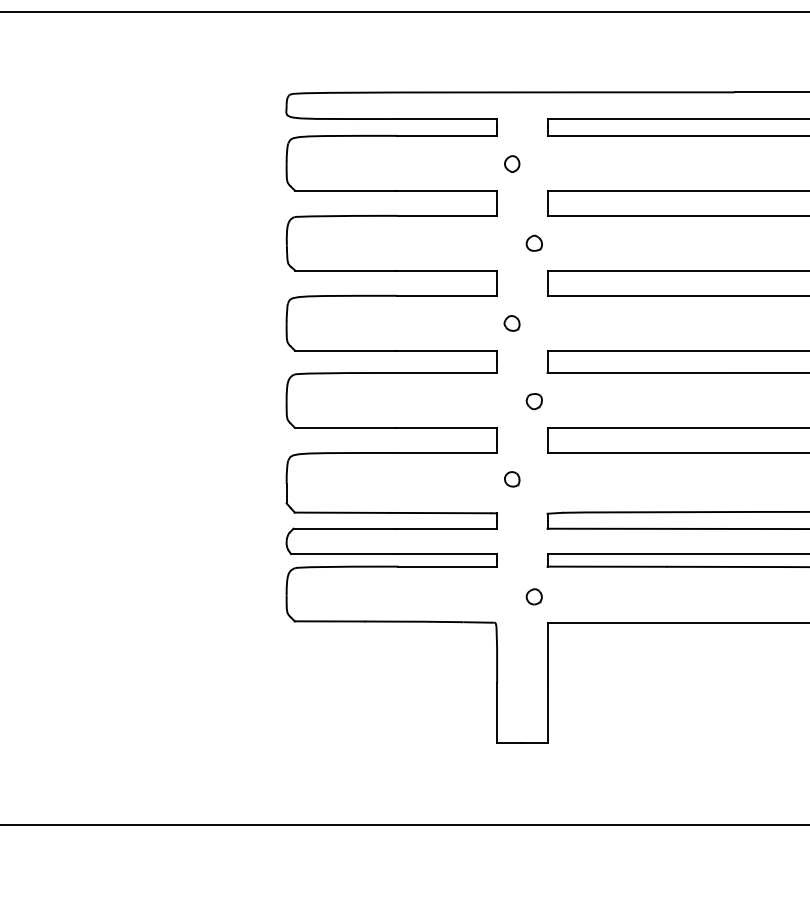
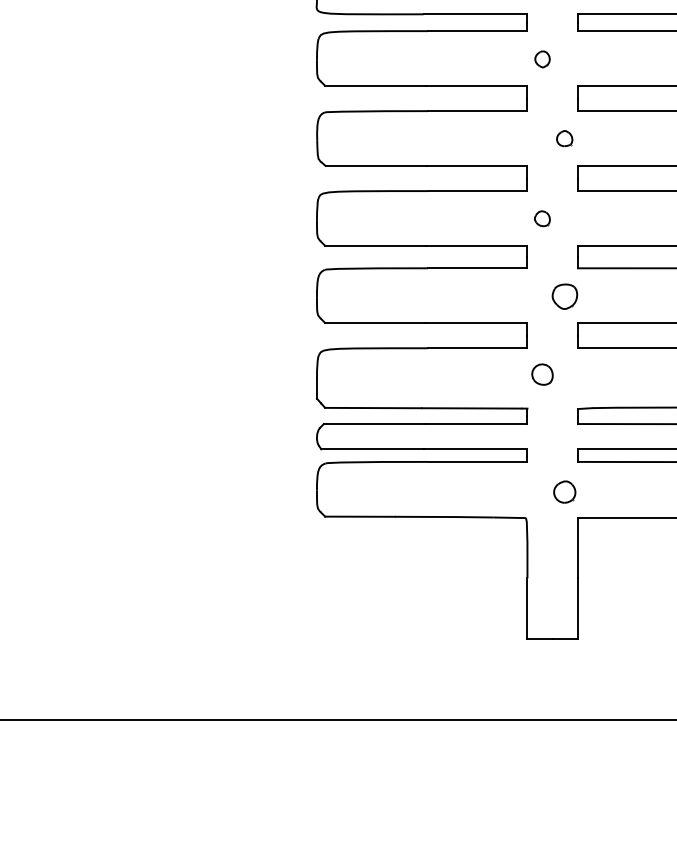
part: (533, 401) -> (563, 296), size x1.6
part: (512, 479) -> (542, 374), size x1.4
part: (533, 596) -> (563, 491), size x1.4

